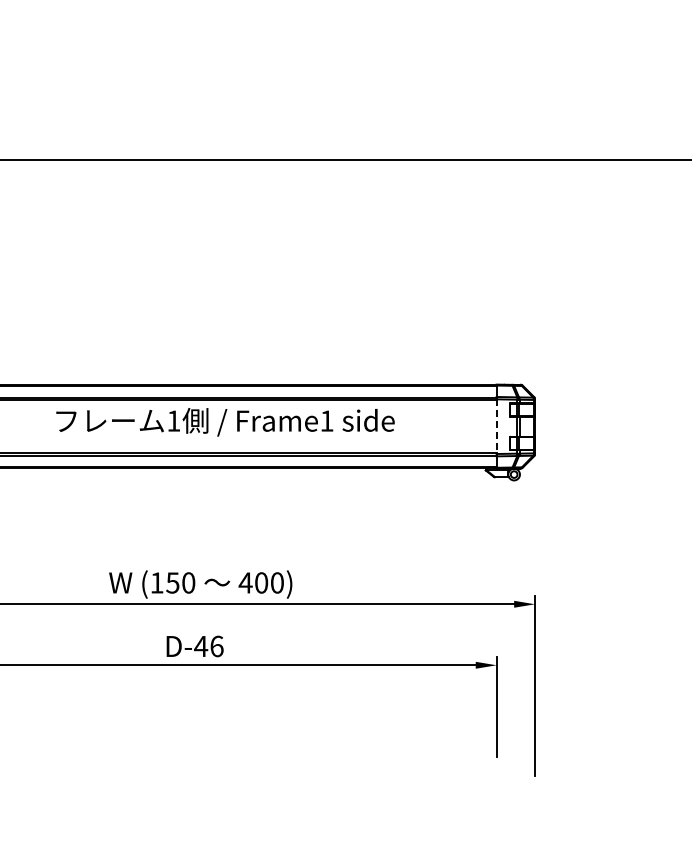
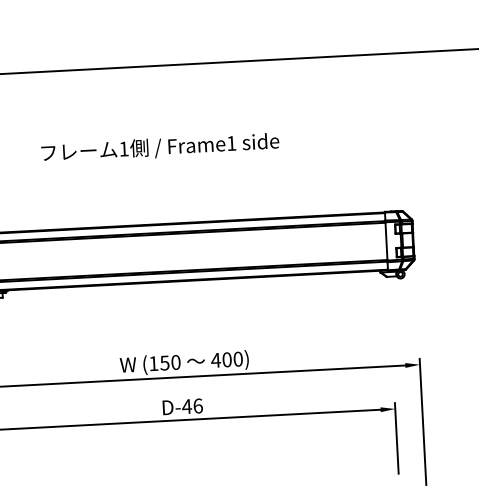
text: (225, 422) -> (160, 148), moved
line: (496, 427) -> (386, 241), dashed -> solid

